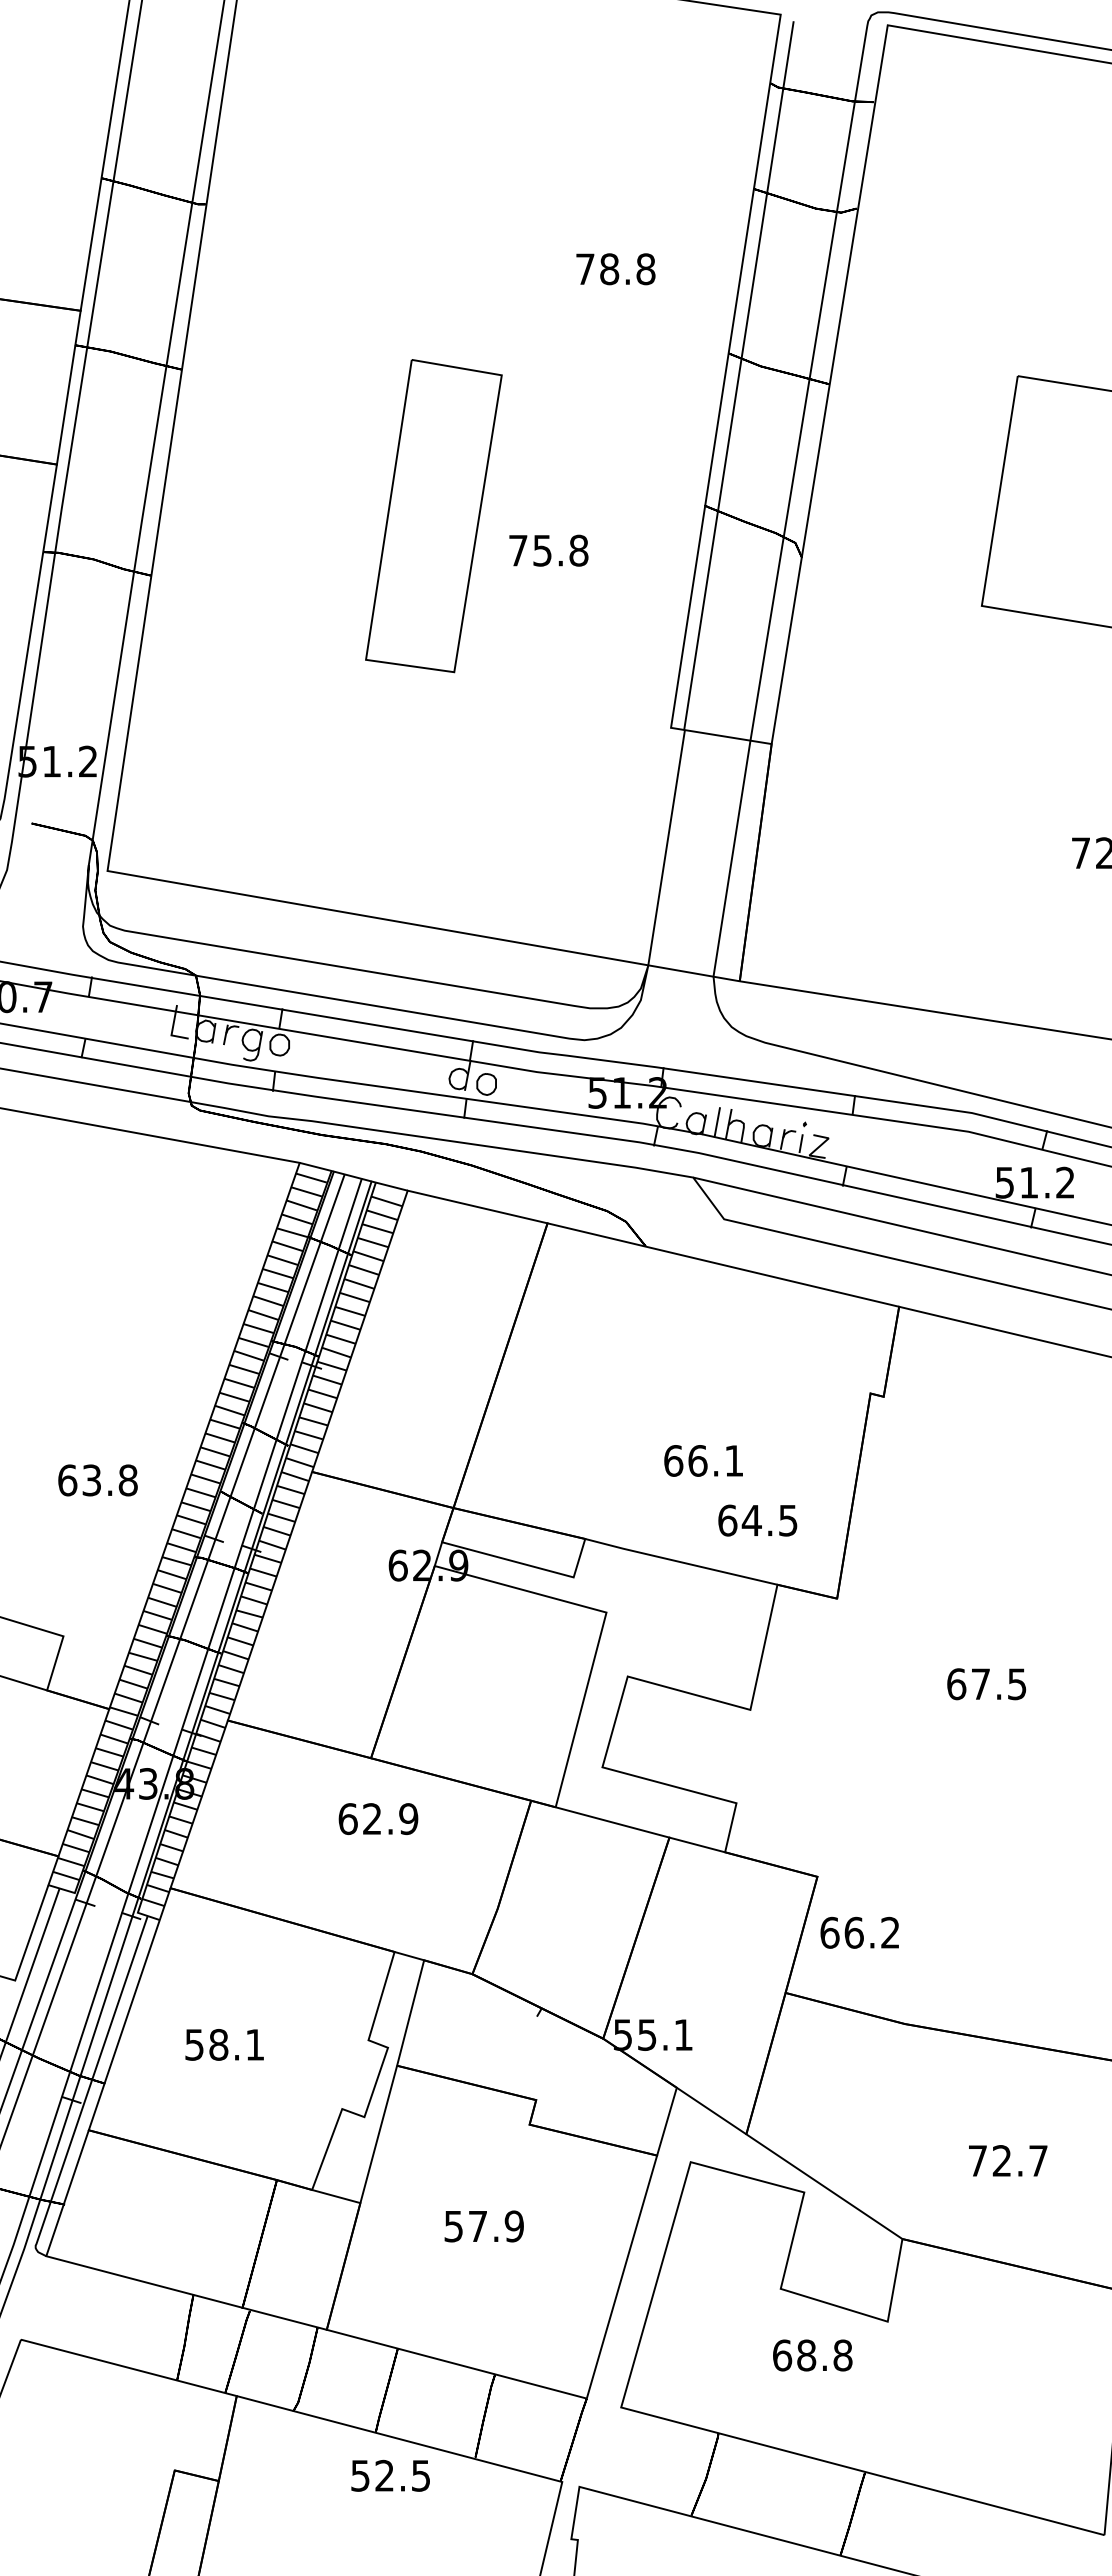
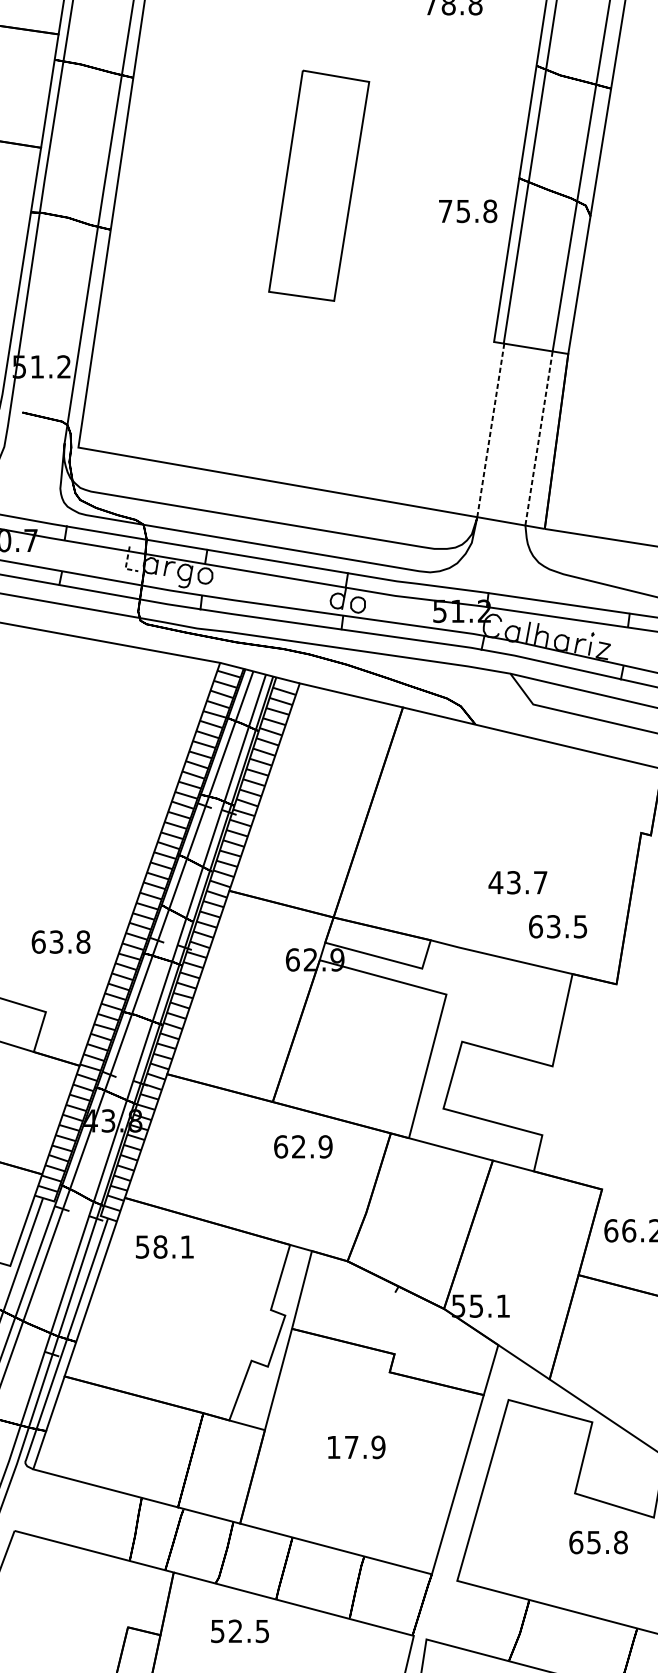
text: (548, 550) -> (467, 211), moved
line: (666, 848) -> (490, 430), solid -> dashed
line: (731, 859) -> (538, 439), solid -> dashed
line: (172, 1029) -> (126, 564), solid -> dashed
text: (703, 1460) -> (518, 882), 66.1 -> 43.7
text: (97, 1480) -> (60, 942), moved
text: (751, 1520) -> (553, 926), 64.5 -> 63.5
text: (378, 1818) -> (303, 1146), moved
text: (224, 2044) -> (164, 1246), moved
text: (453, 2226) -> (333, 1447), 57.9 -> 17.9
text: (806, 2355) -> (593, 1542), 68.8 -> 65.8
text: (390, 2475) -> (239, 1631), moved

